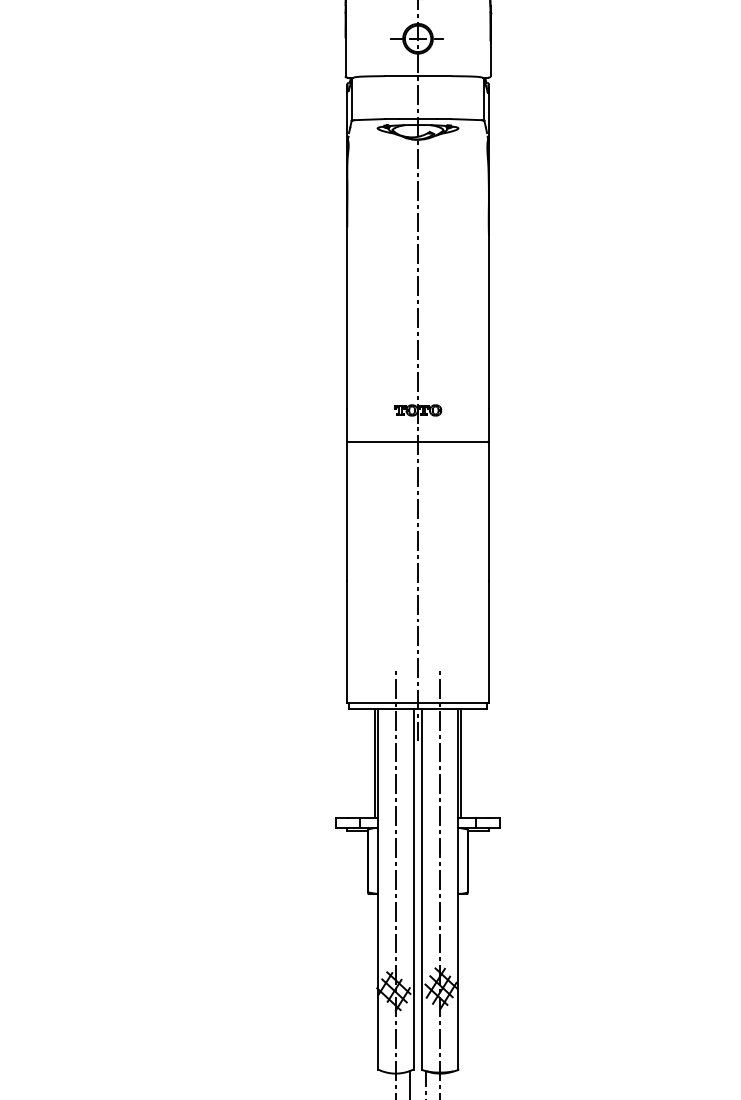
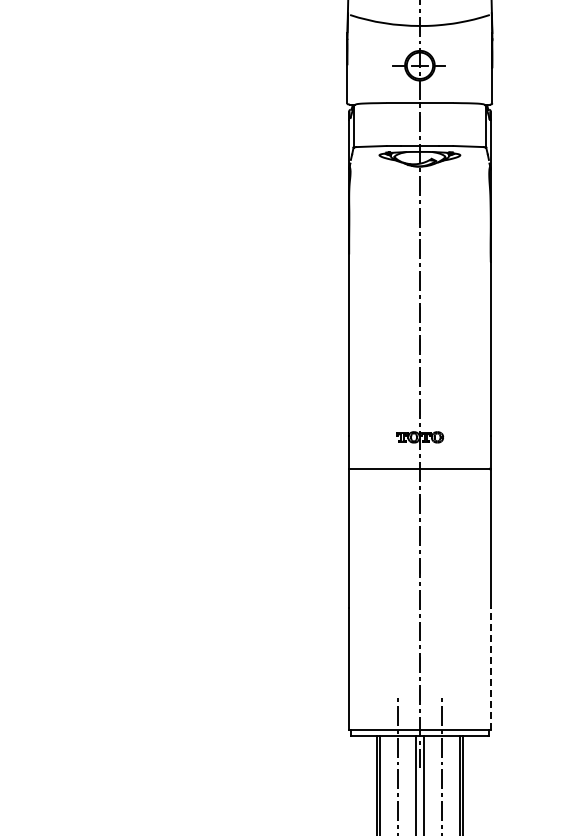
line: (488, 641) -> (490, 668), solid -> dashed

